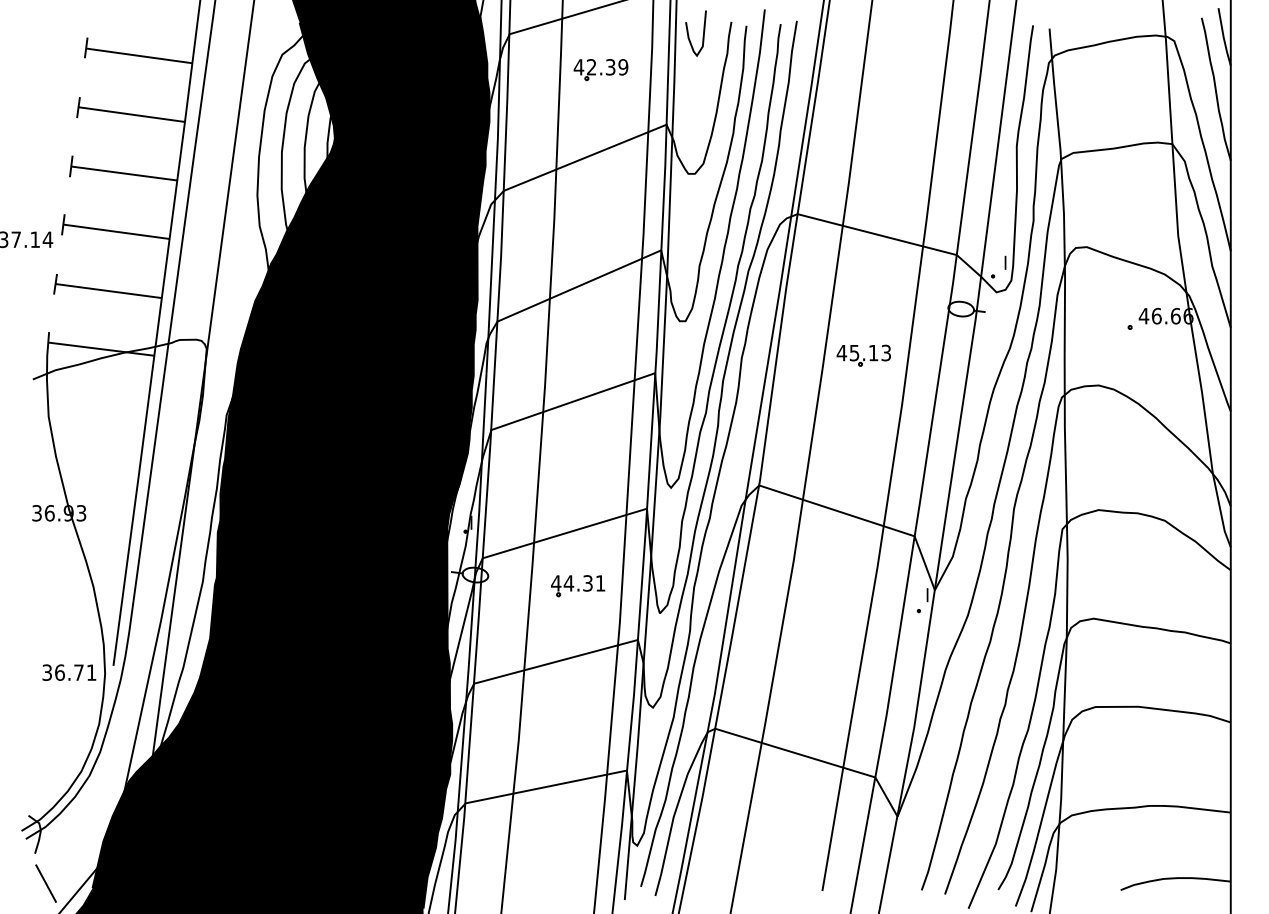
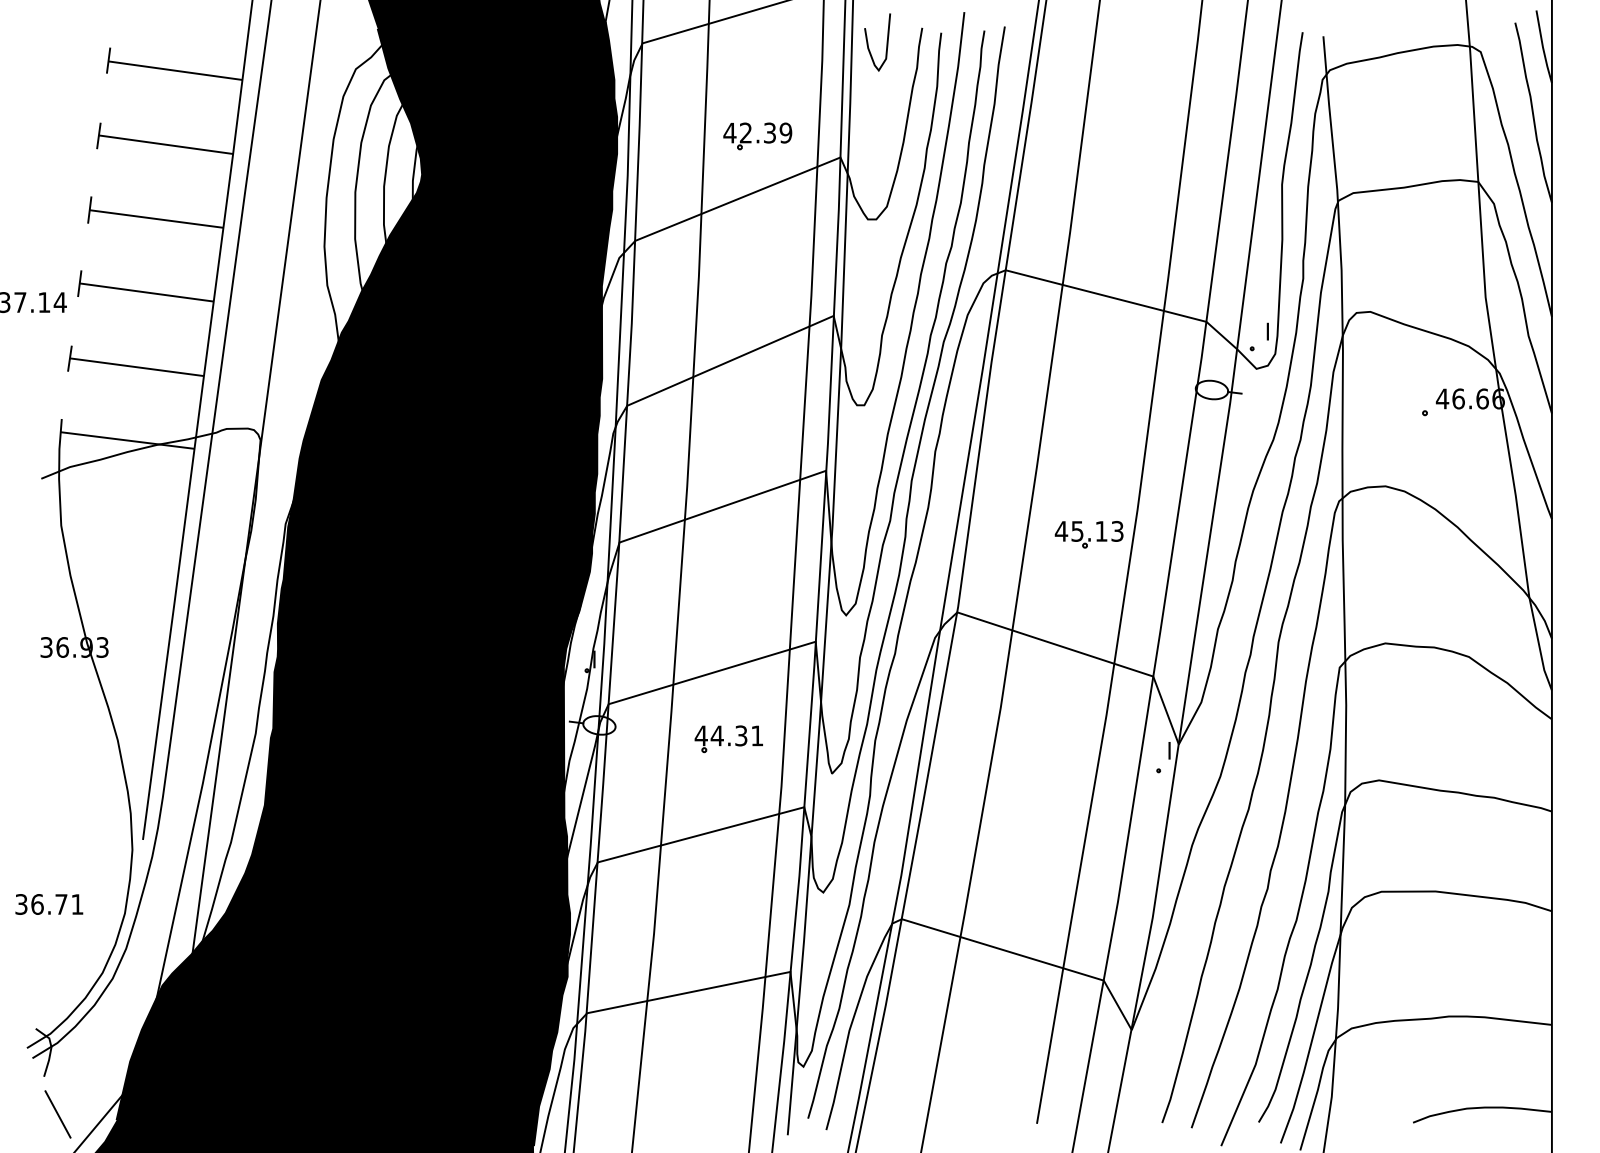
part: (600, 70) -> (757, 136), moved
part: (863, 355) -> (1088, 534), moved
text: (69, 672) -> (49, 904), moved

